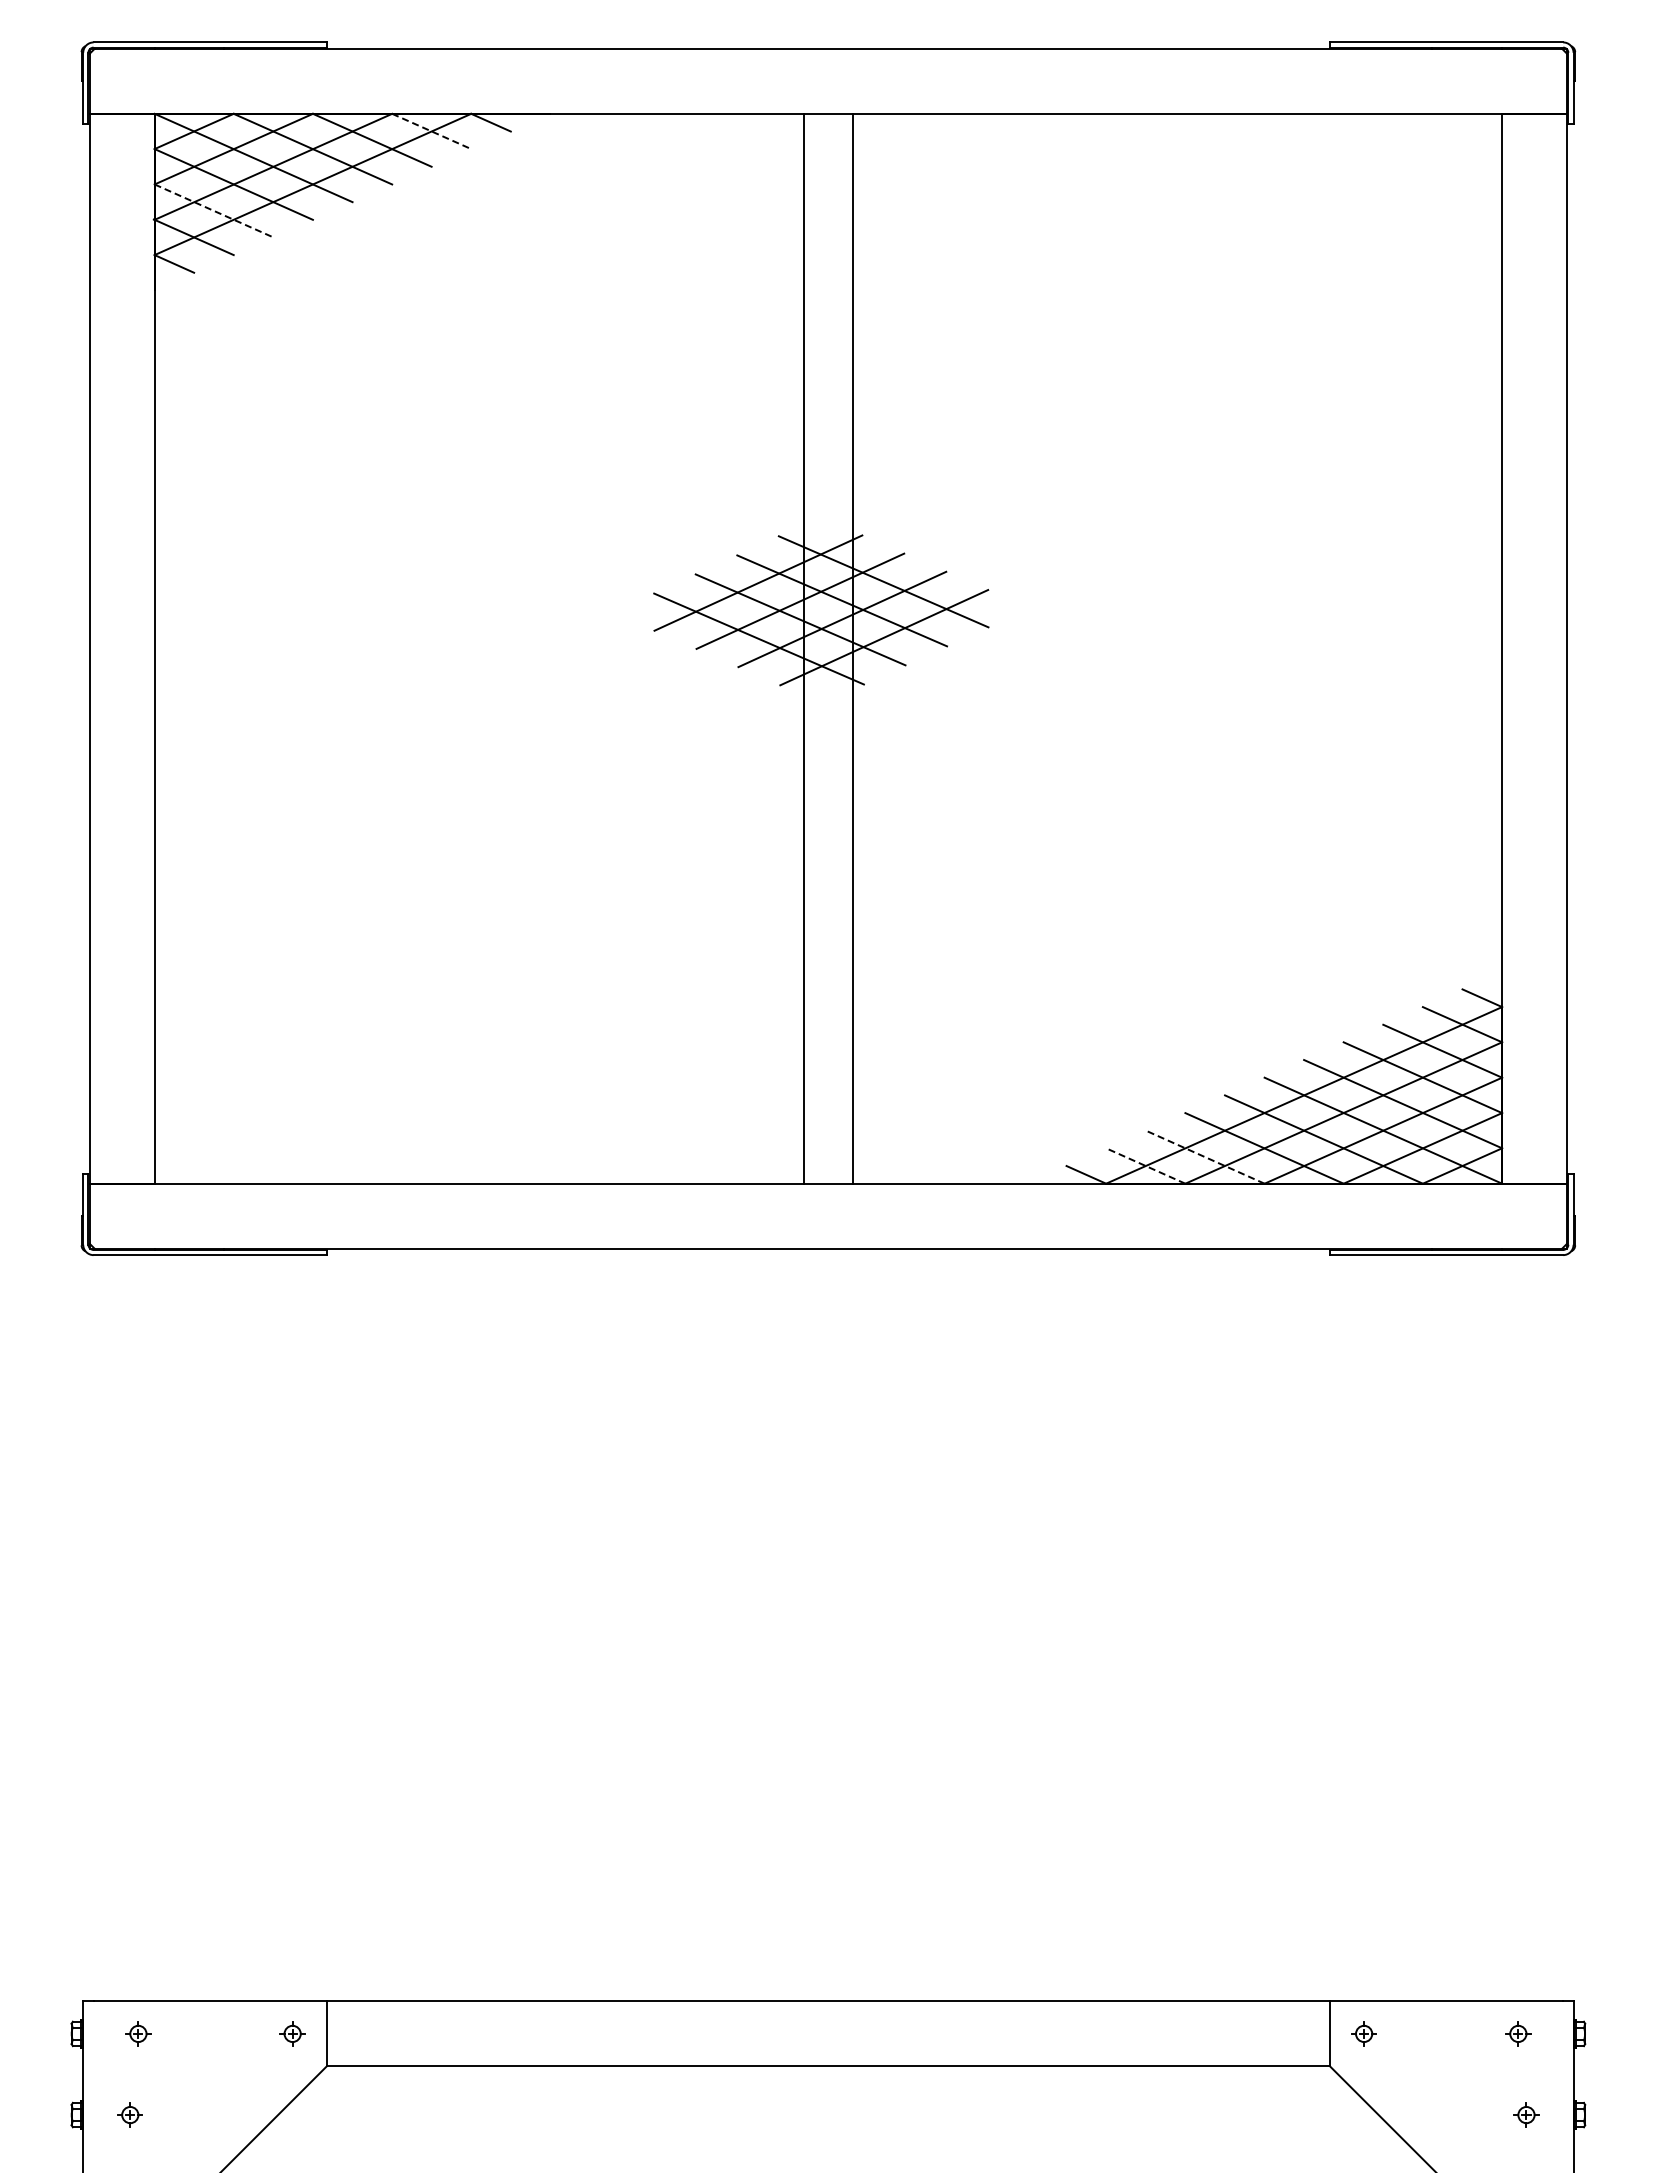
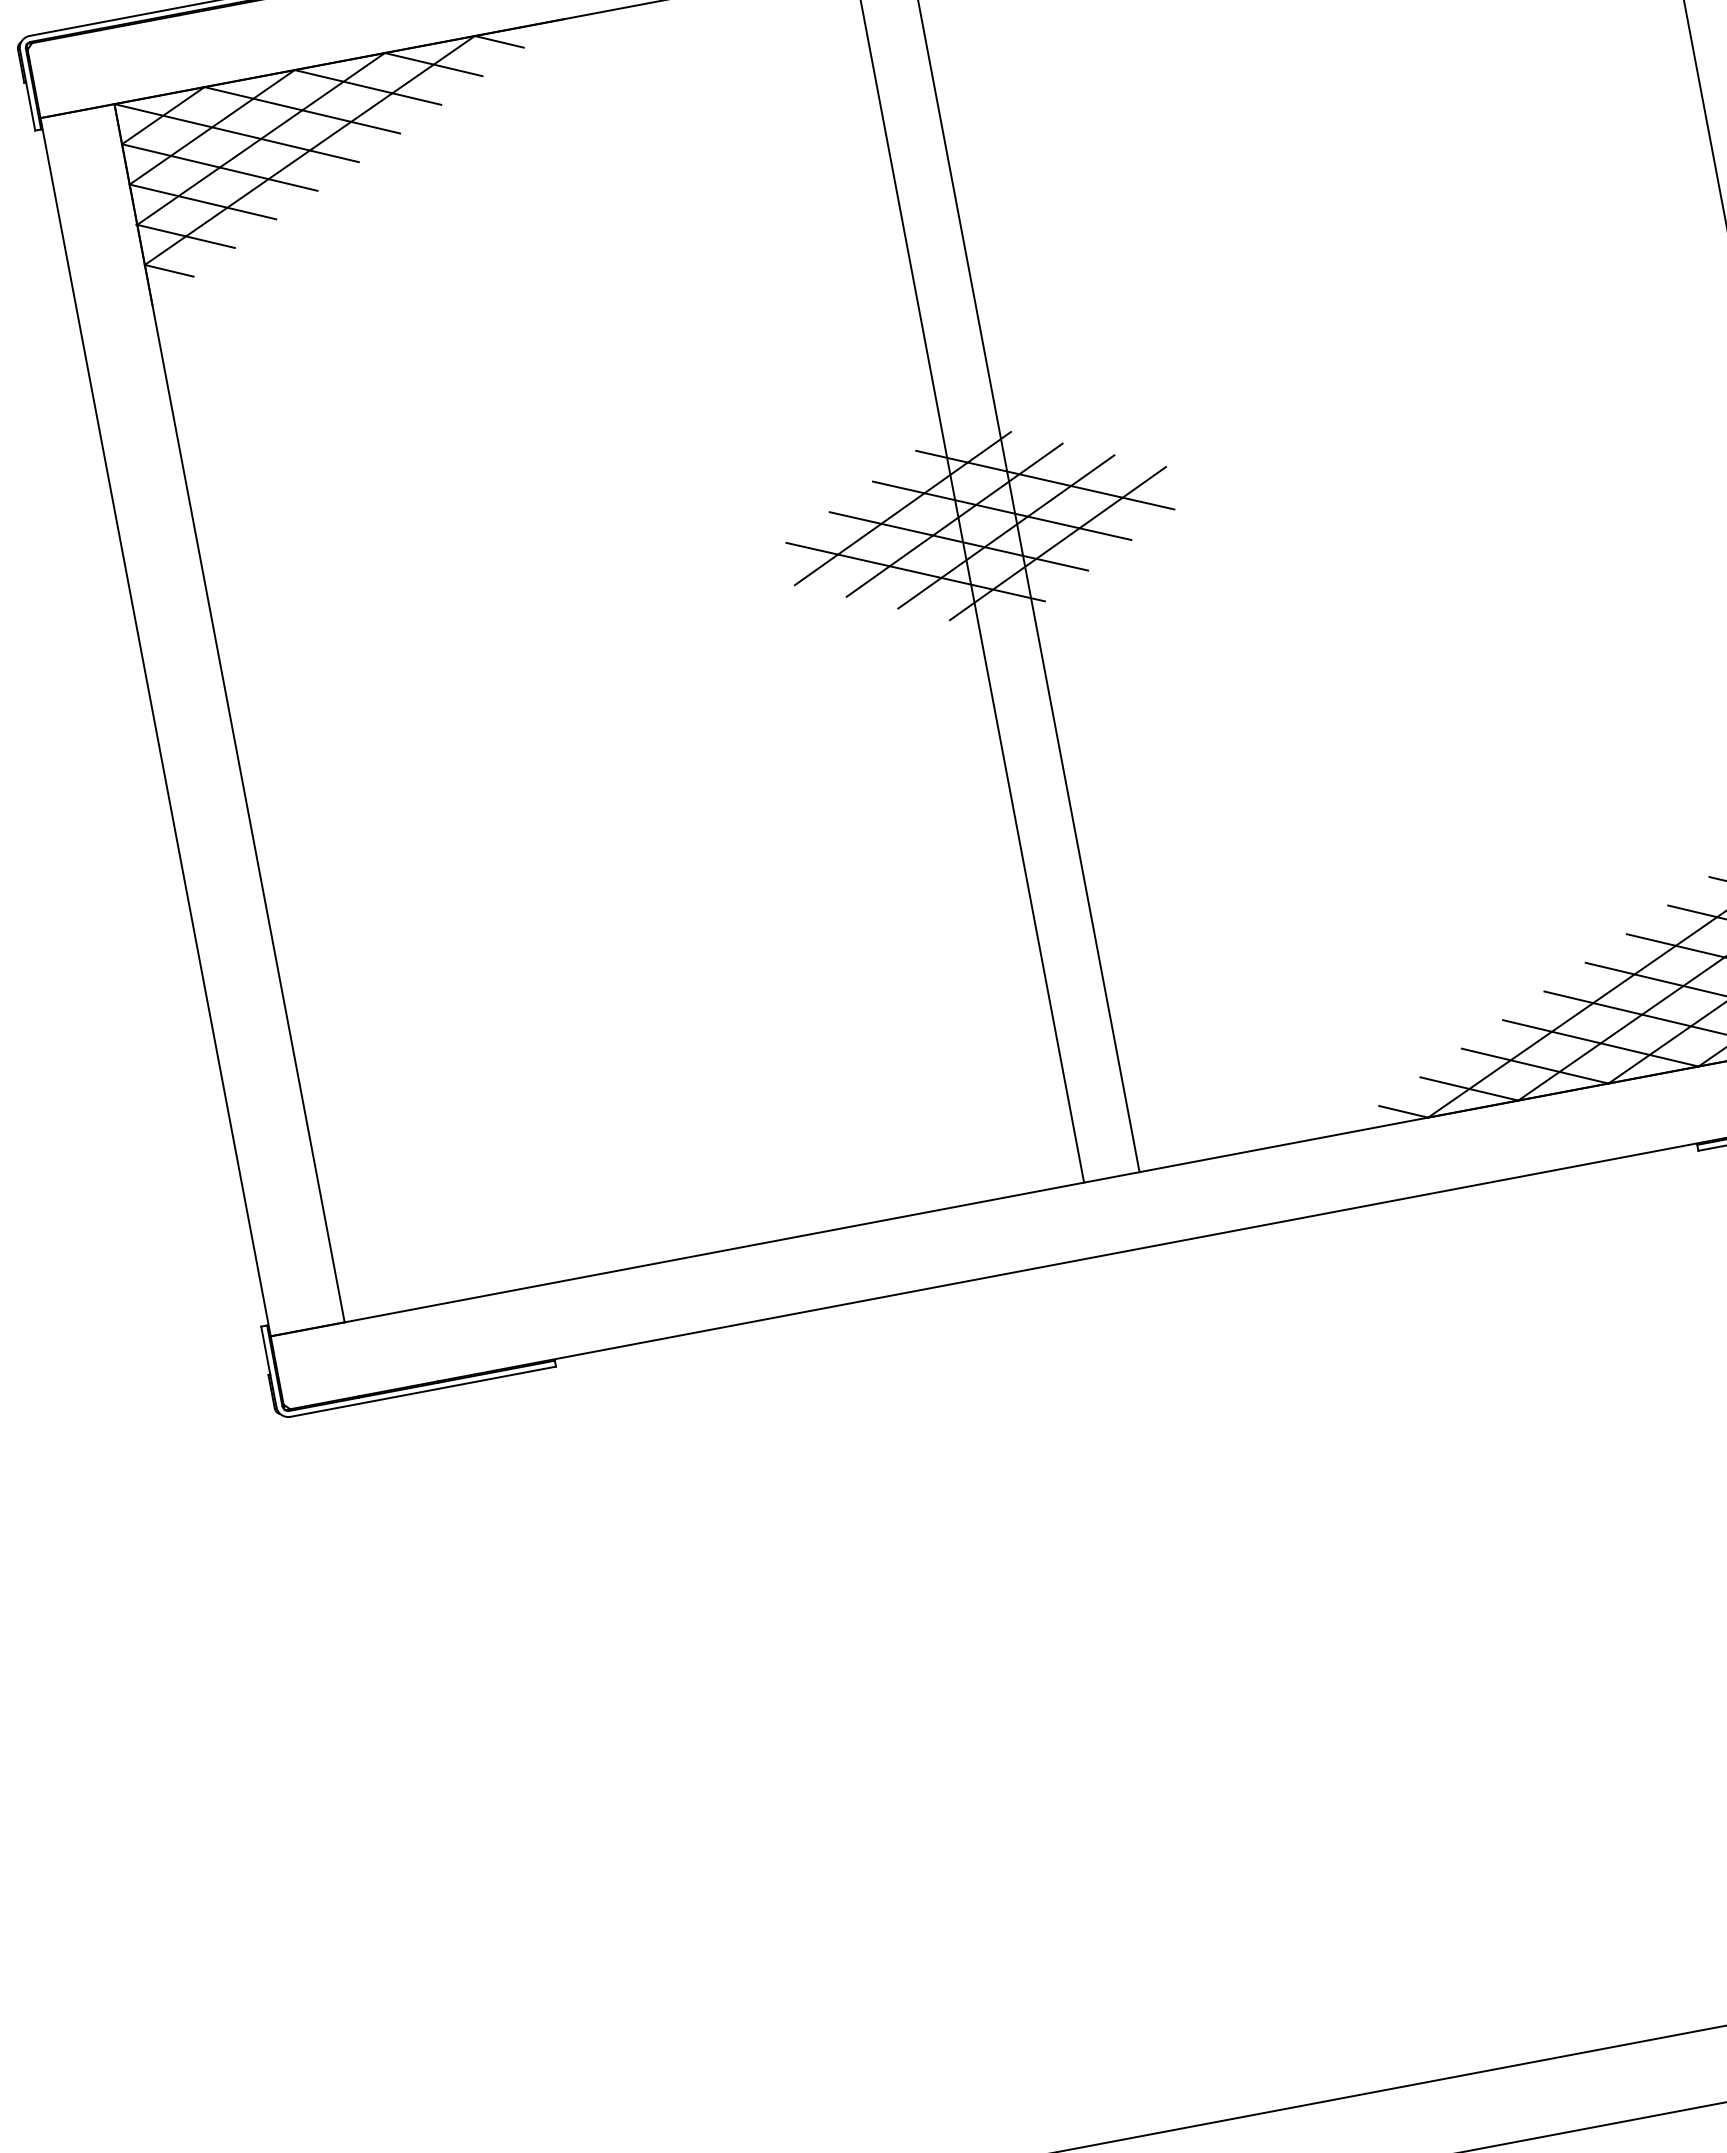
line: (432, 131) -> (434, 64), dashed -> solid
line: (214, 210) -> (203, 201), dashed -> solid
line: (1204, 1156) -> (1534, 1065), dashed -> solid
line: (1145, 1165) -> (1468, 1088), dashed -> solid

